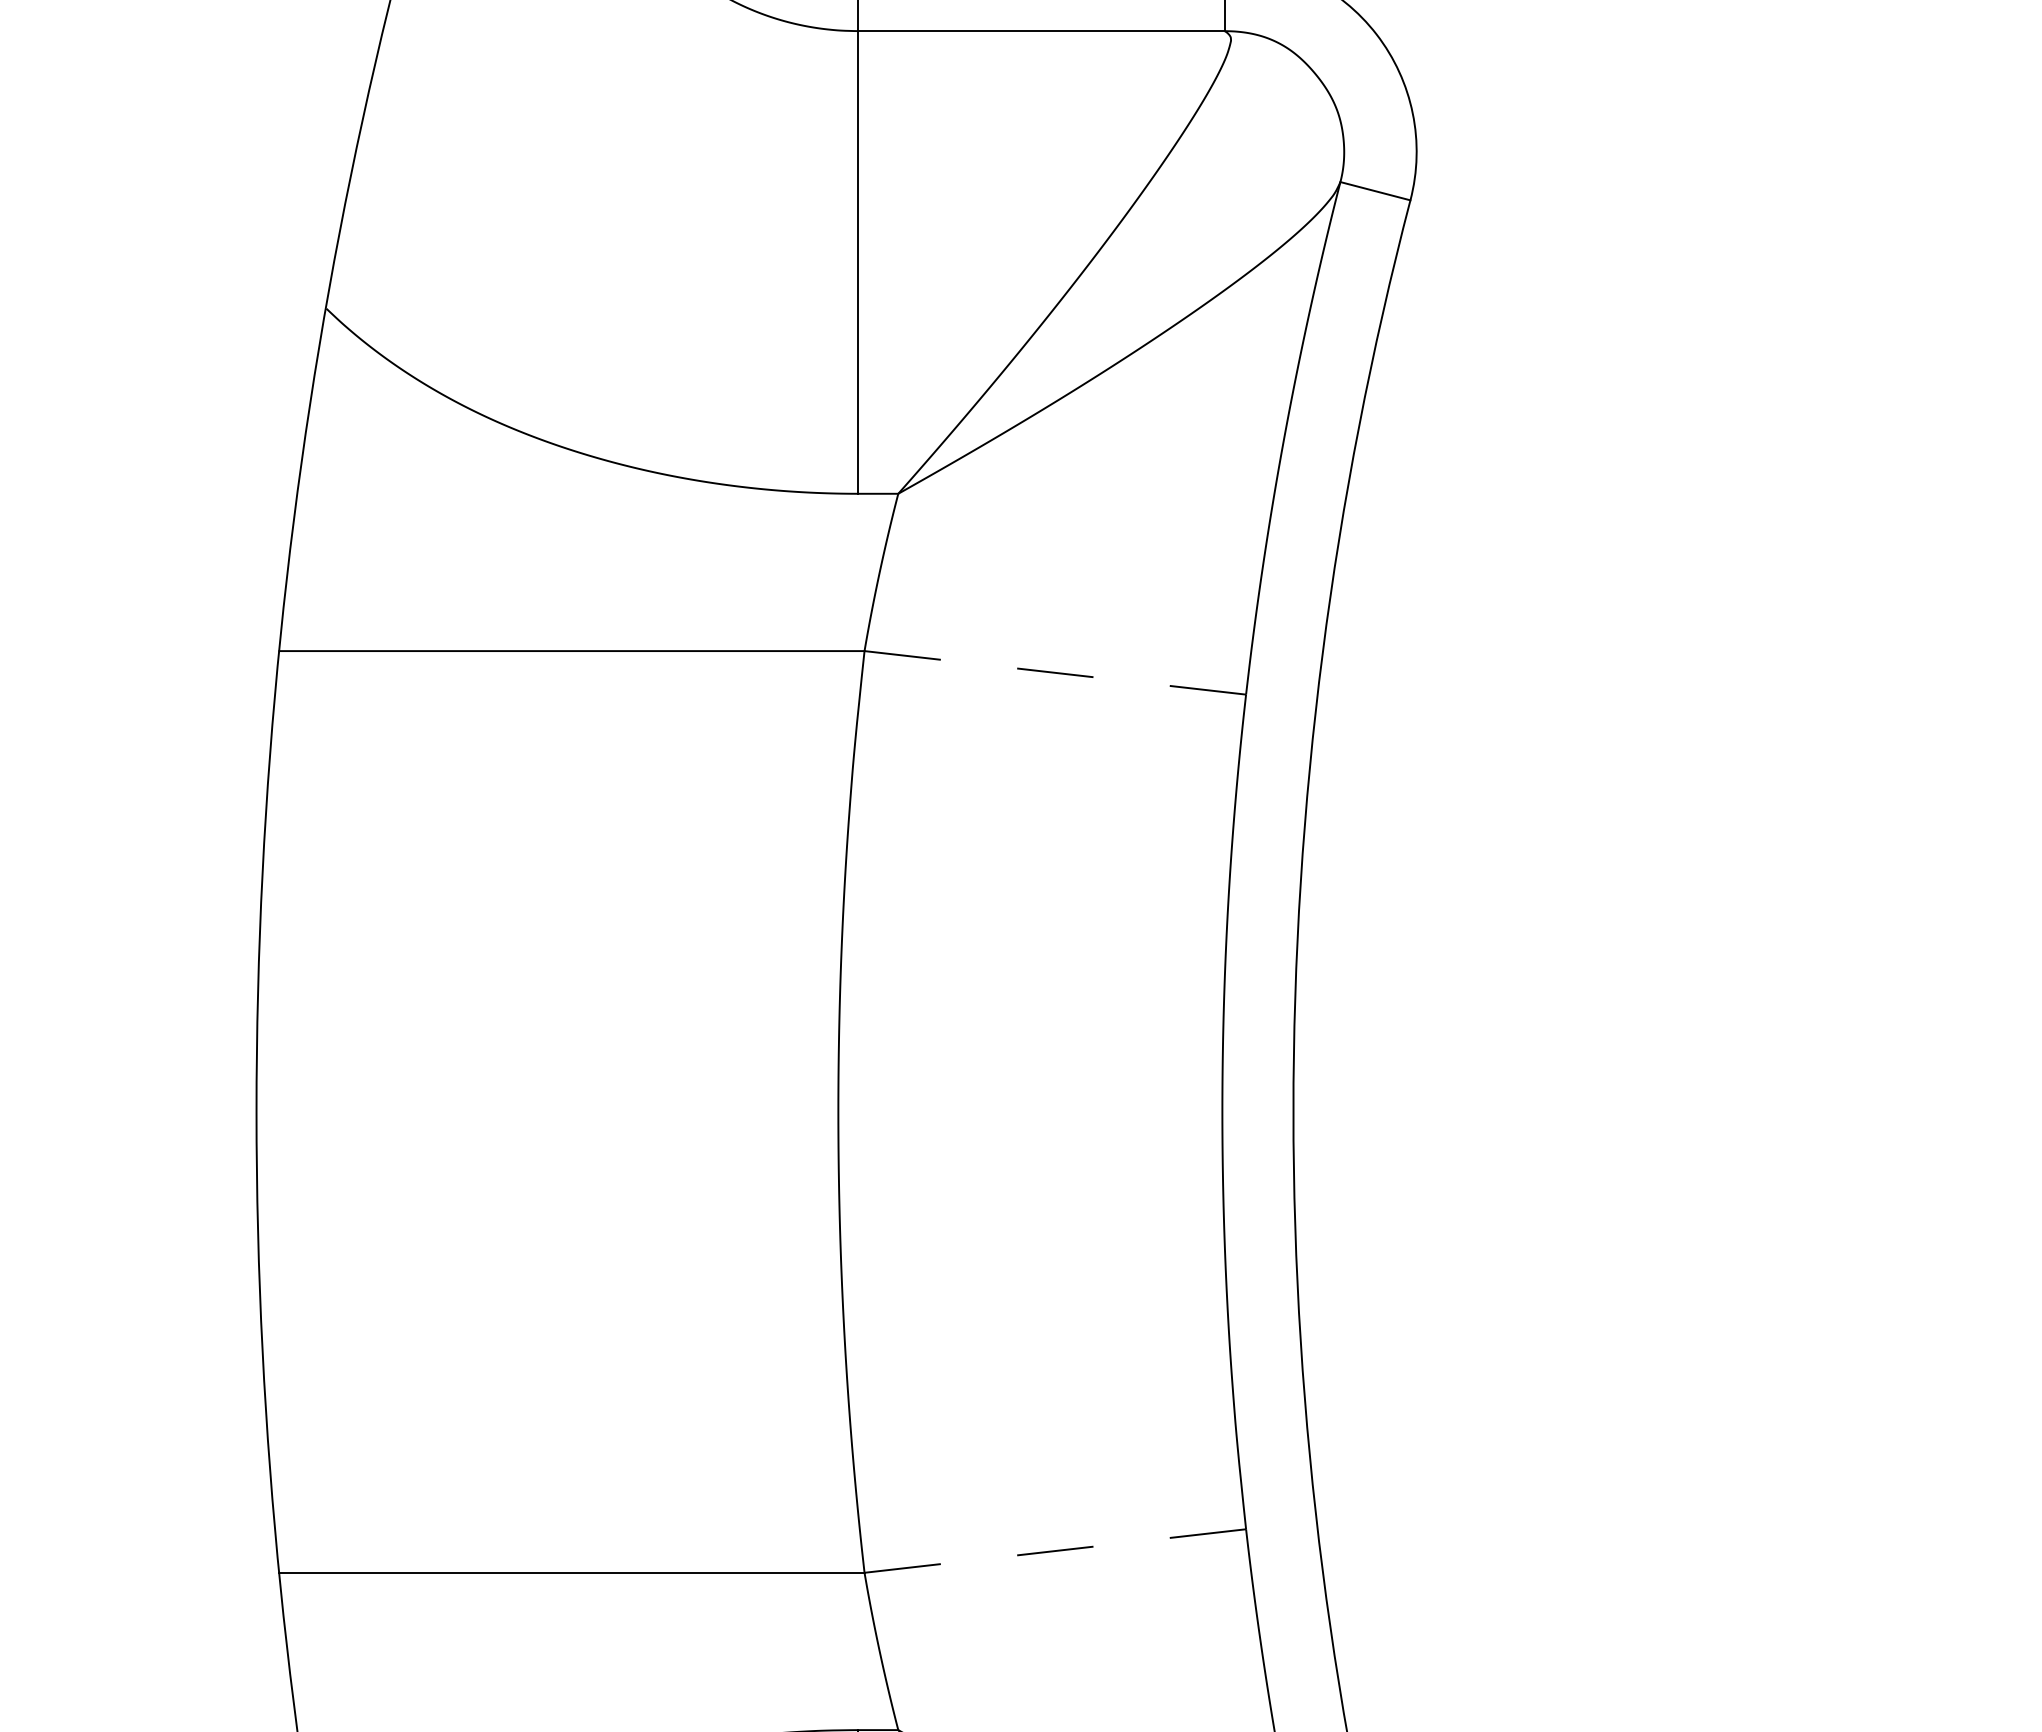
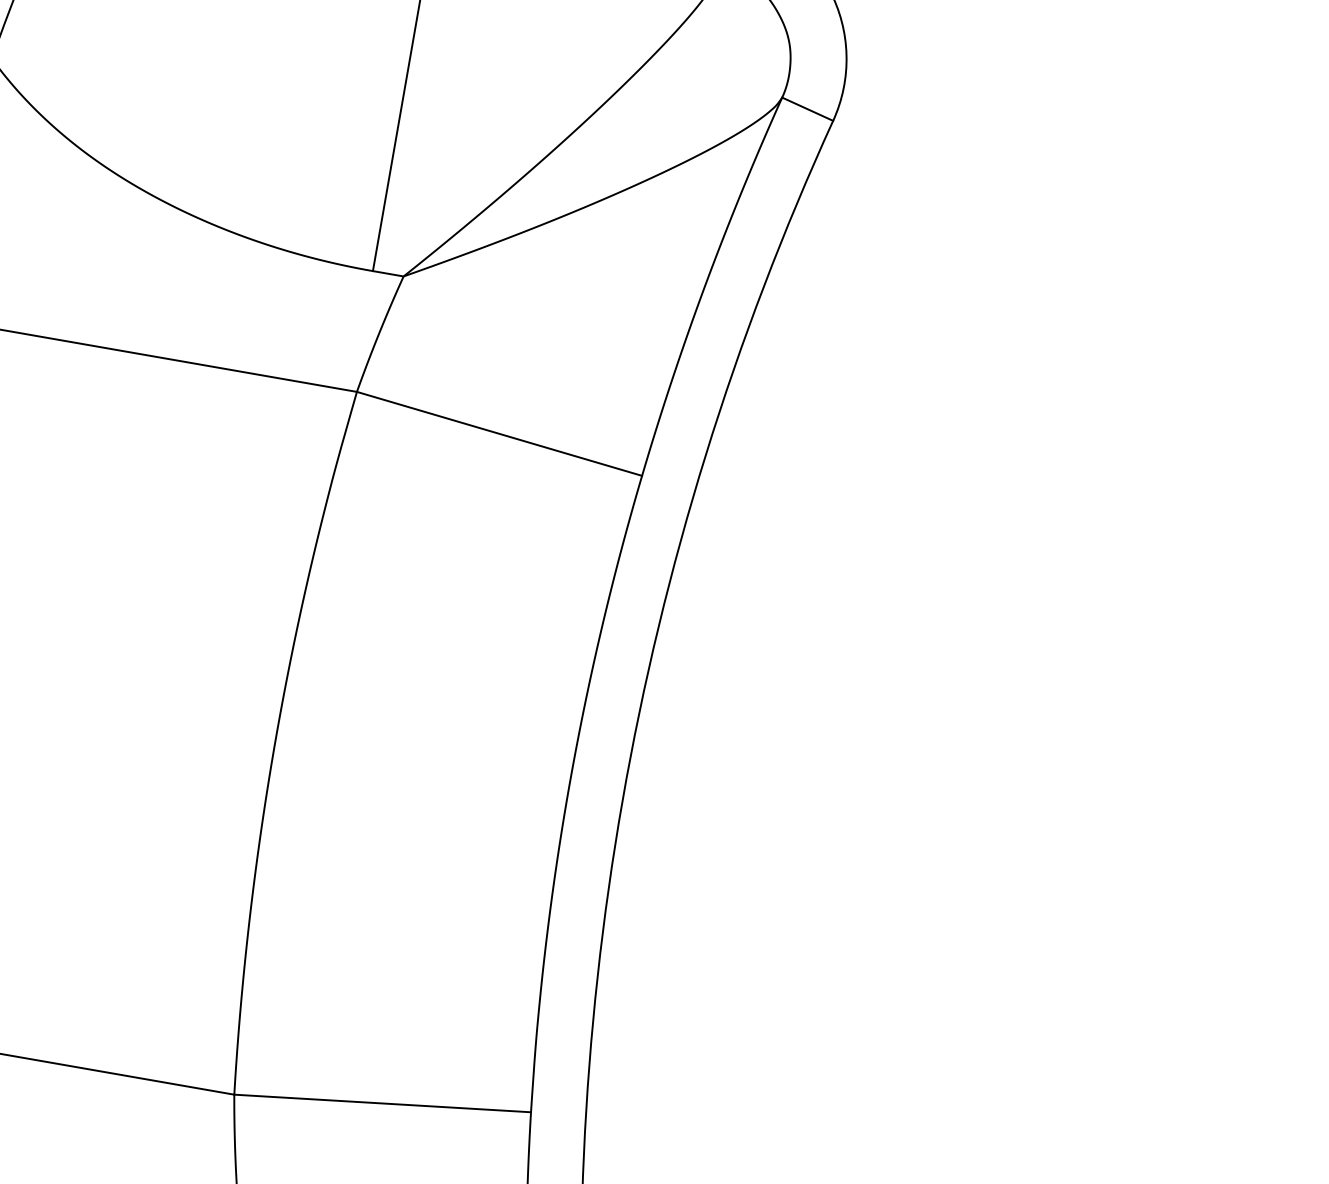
line: (1055, 672) -> (499, 433), dashed -> solid
line: (1055, 1550) -> (382, 1103), dashed -> solid

